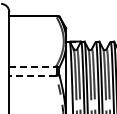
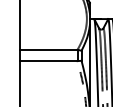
line: (33, 66) -> (49, 49), dashed -> solid
line: (32, 75) -> (48, 60), dashed -> solid

